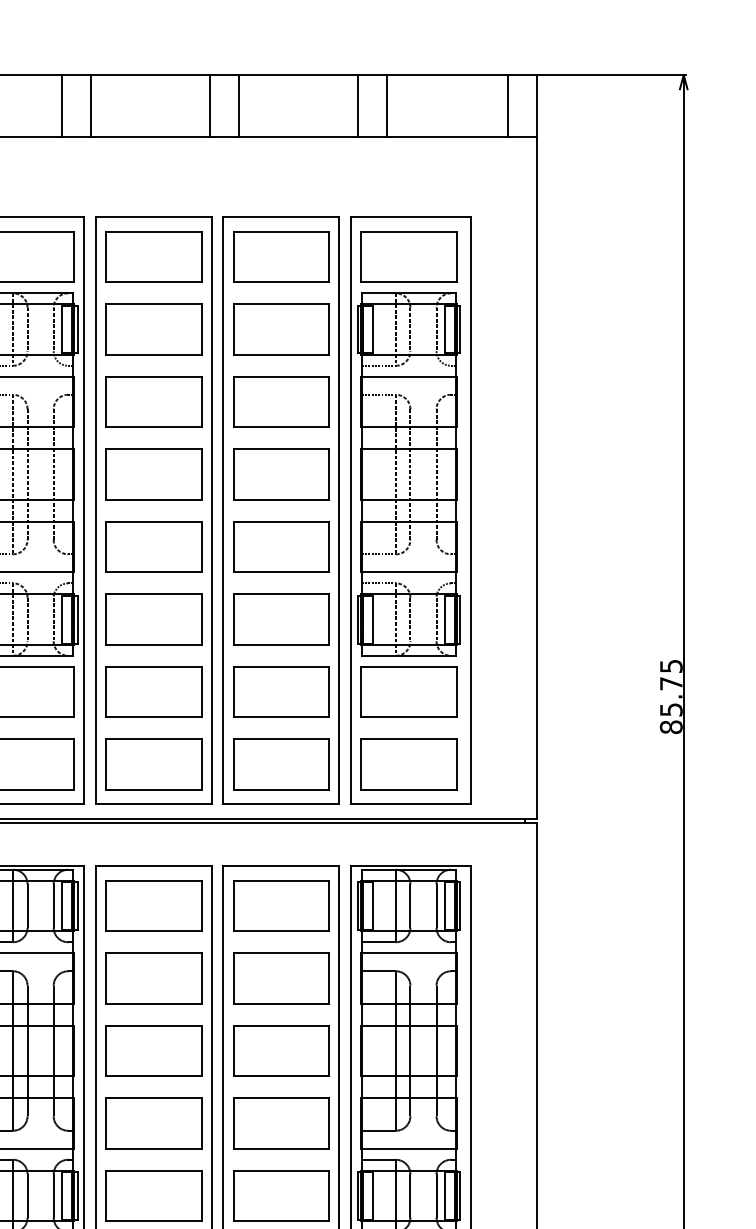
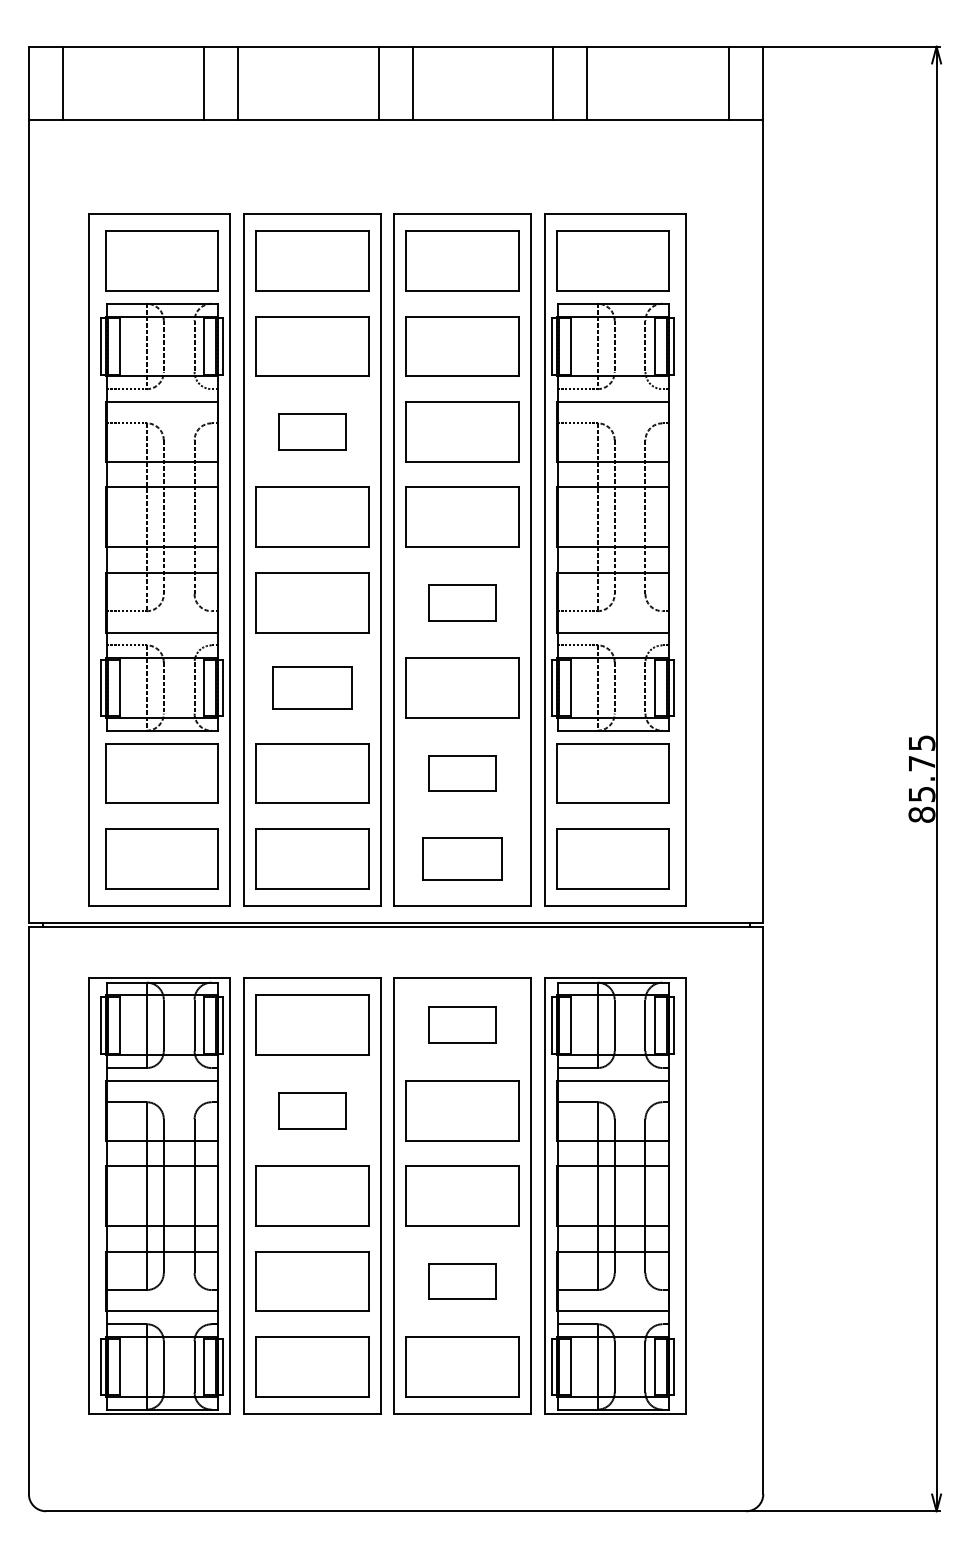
part: (153, 401) -> (312, 431), size x0.6
part: (281, 546) -> (462, 602), size x0.6
part: (153, 619) -> (312, 687), size x0.7
part: (281, 692) -> (462, 773), size x0.6
part: (281, 764) -> (462, 858), size x0.7
part: (281, 905) -> (462, 1024), size x0.6
part: (153, 978) -> (312, 1110), size x0.6
part: (281, 1123) -> (462, 1281), size x0.6

